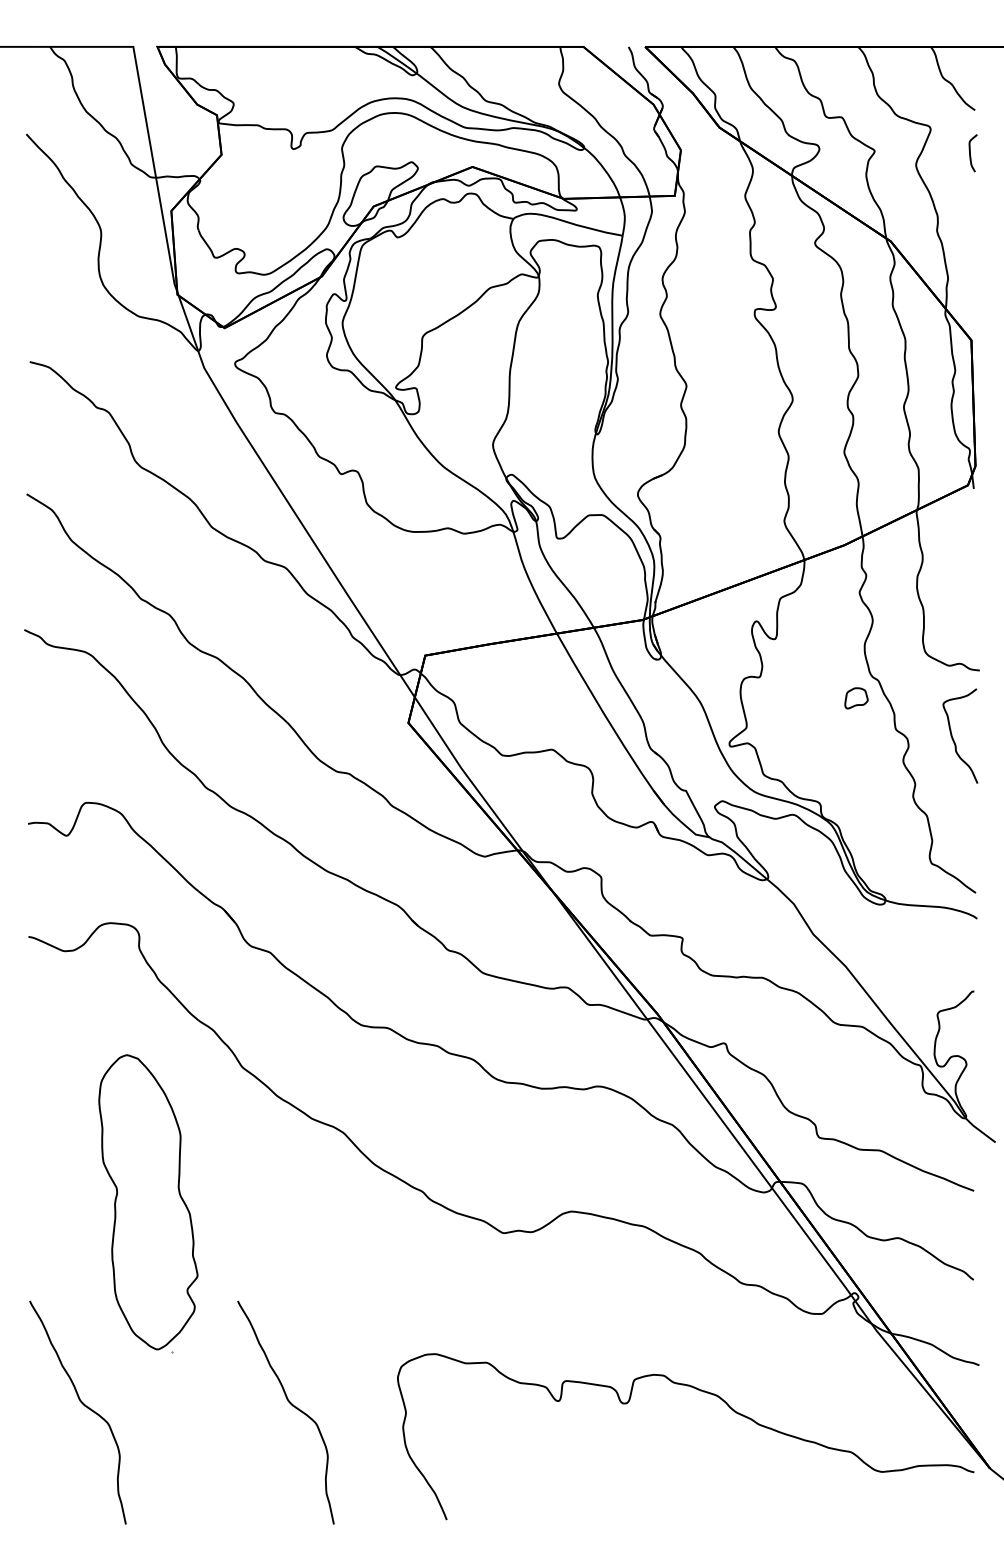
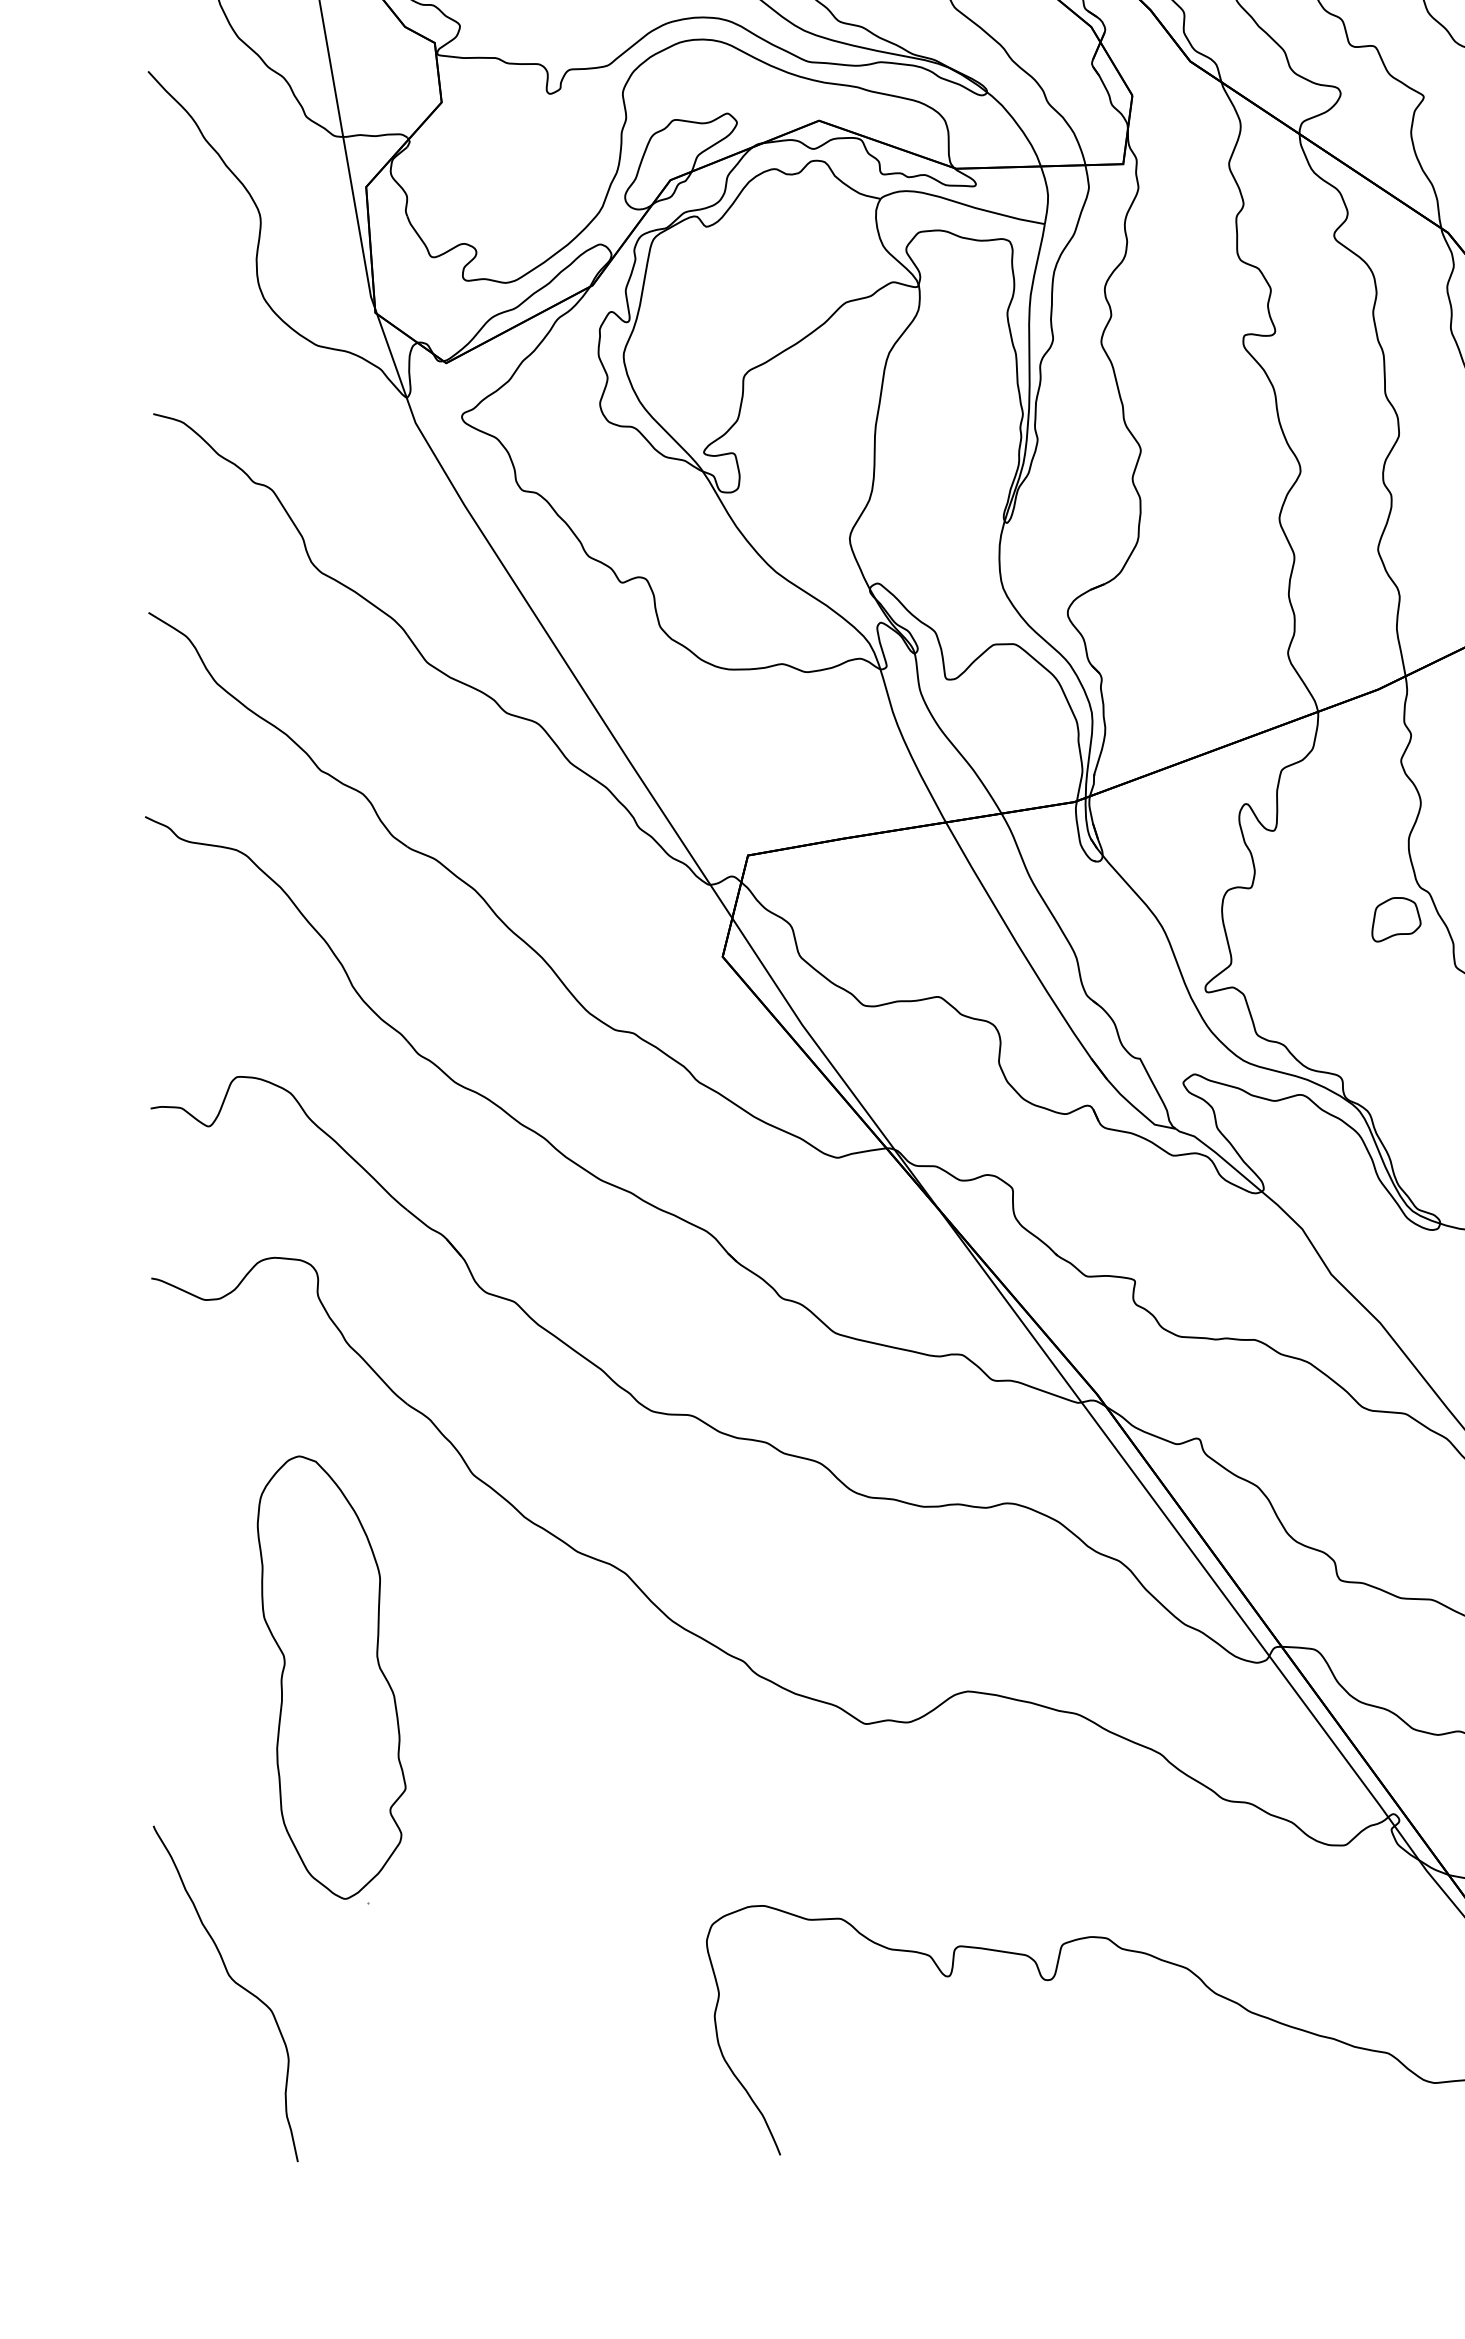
part: (856, 698) -> (1396, 920), size x1.43
curve: (291, 1405) -> (546, 1983), removed

